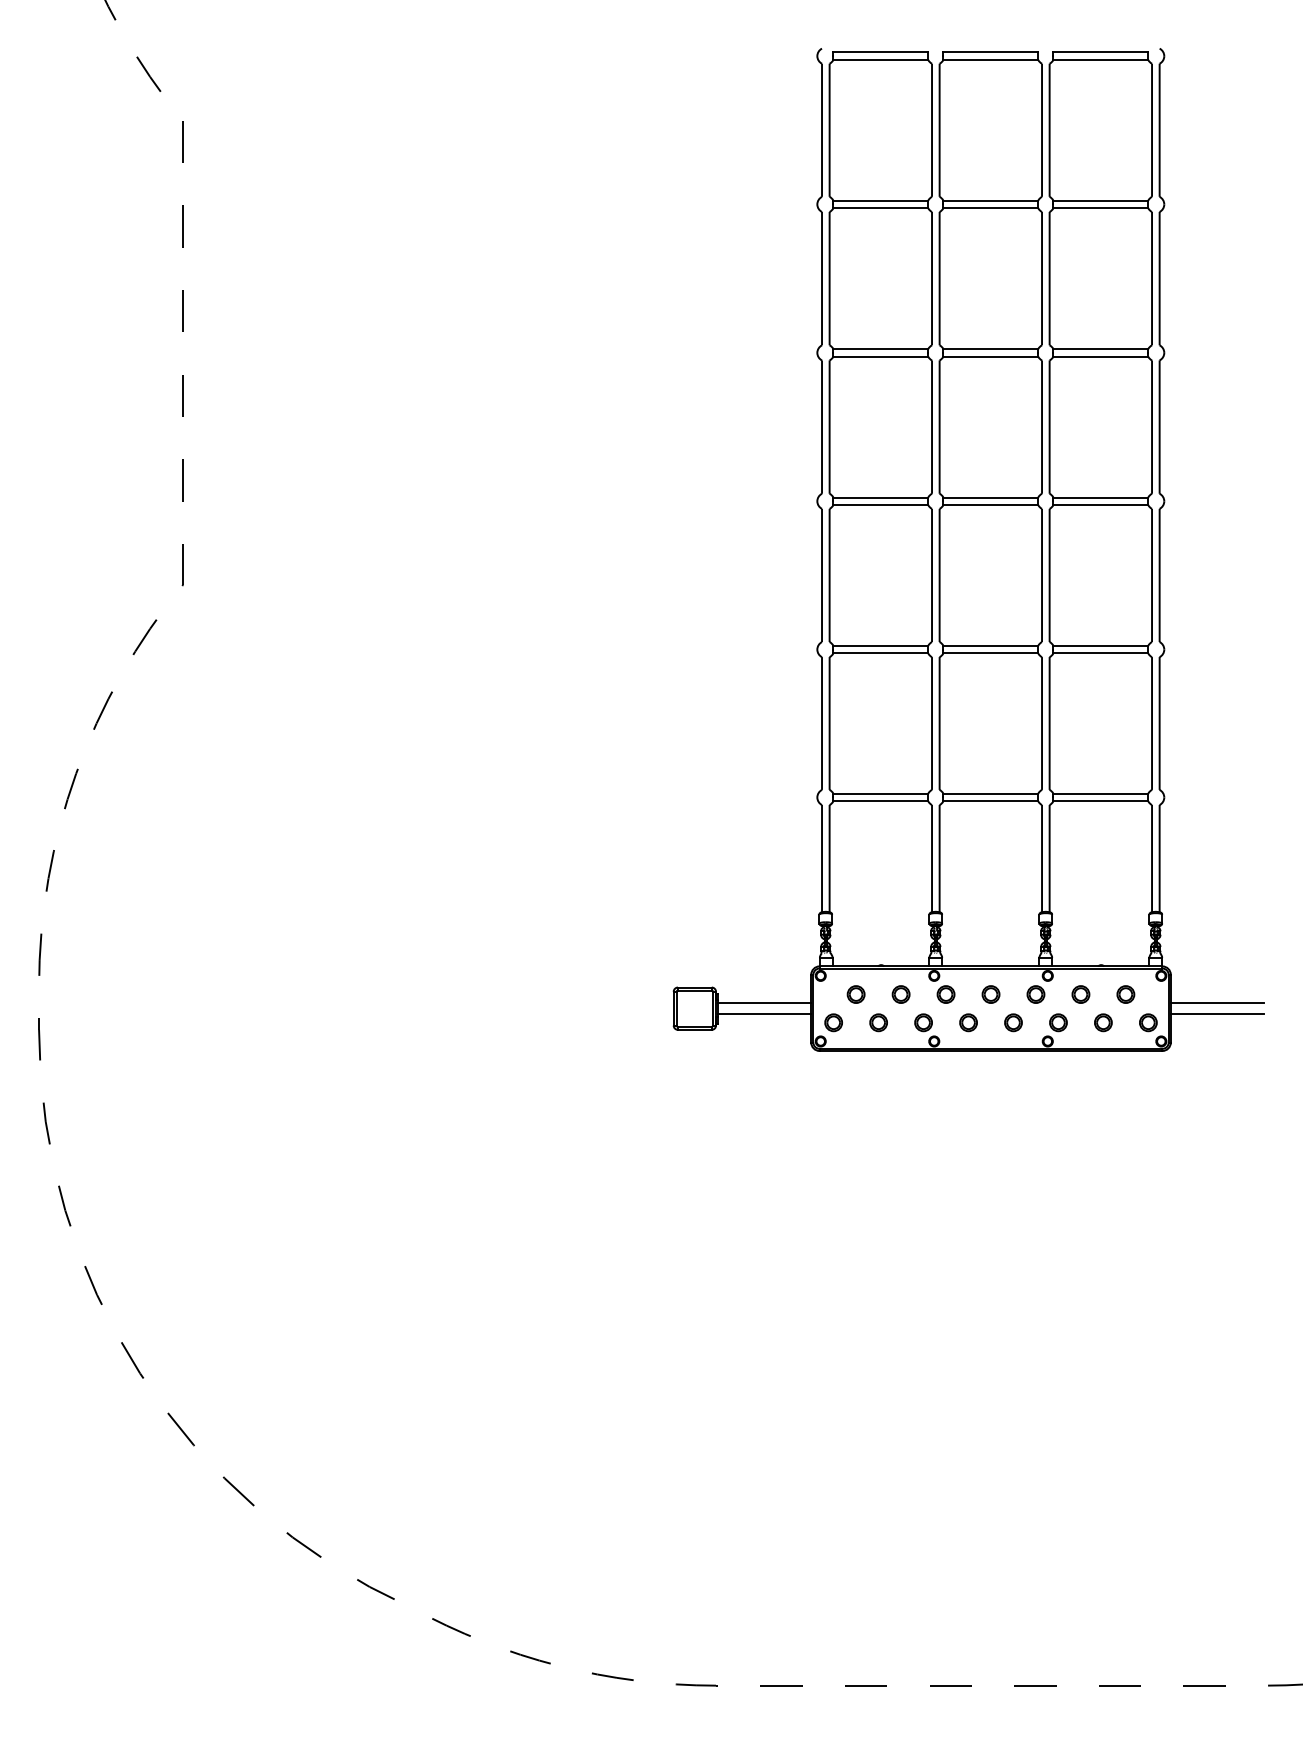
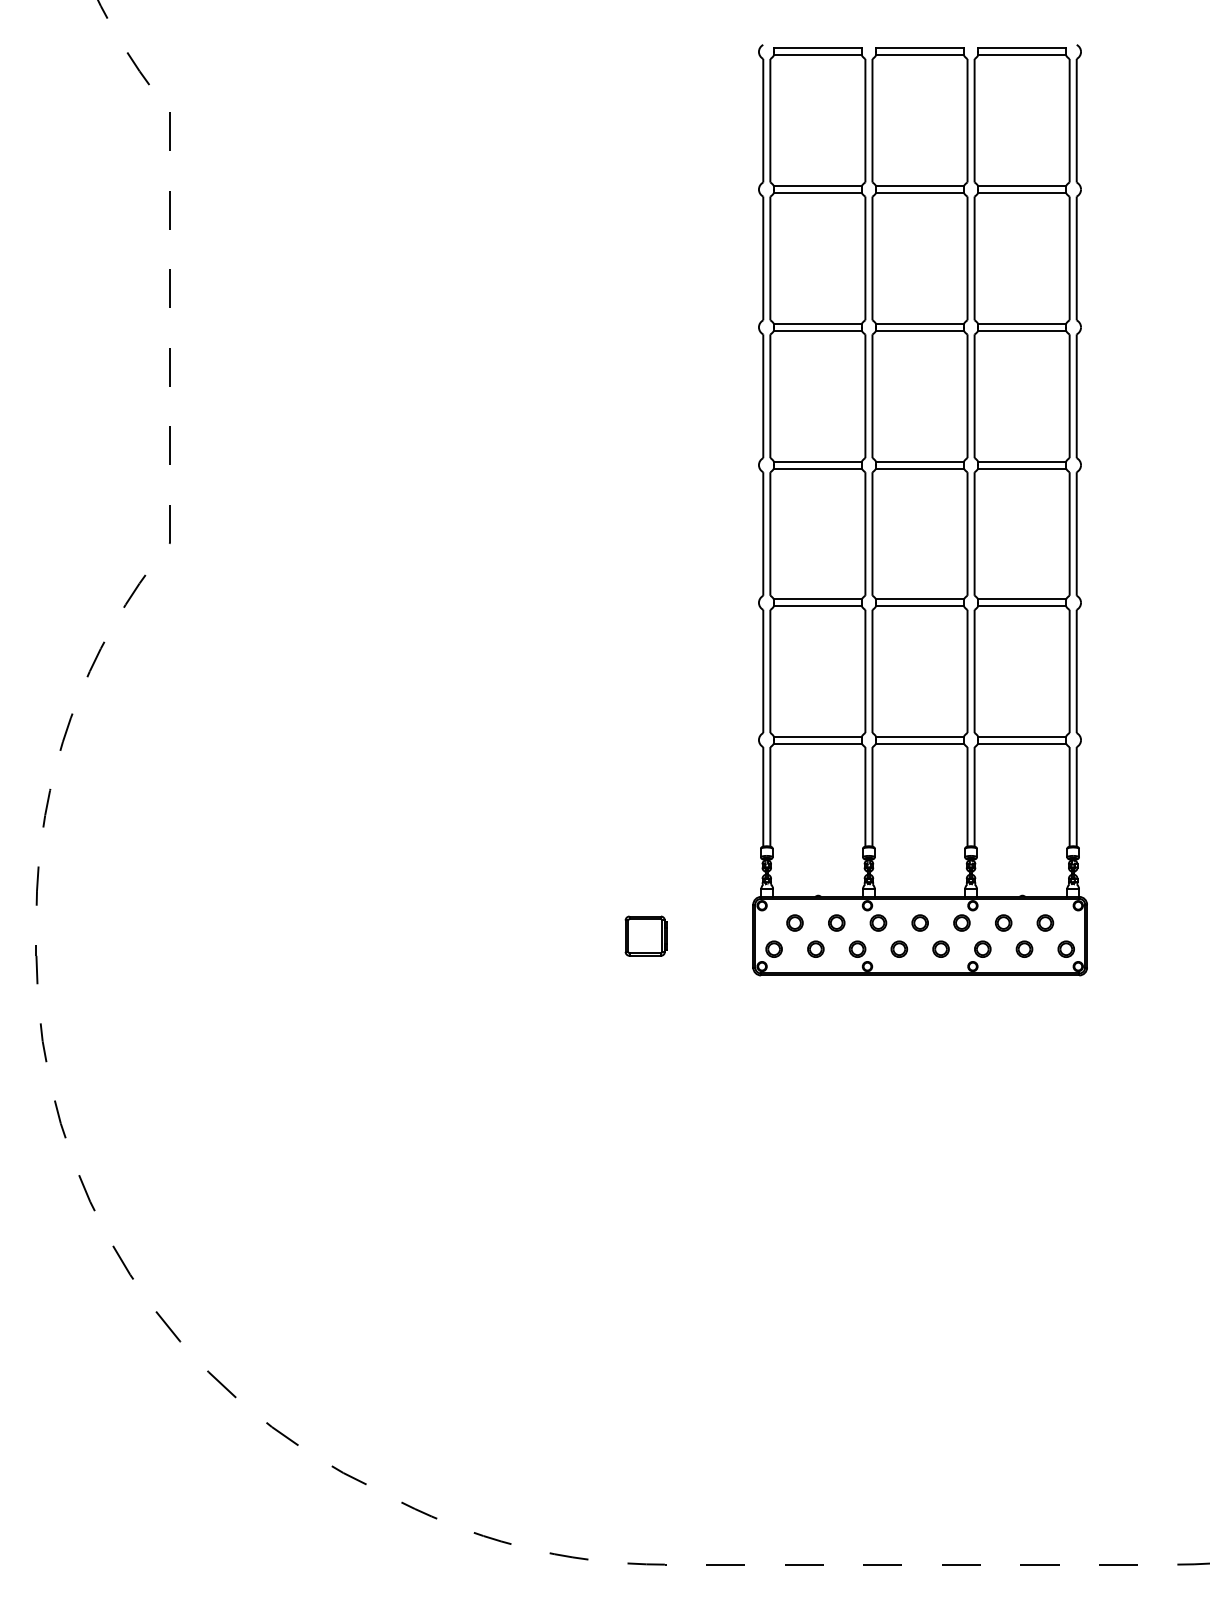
line: (764, 1003) -> (709, 931), removed
line: (1217, 1003) -> (1130, 931), removed
line: (764, 1014) -> (709, 941), removed
line: (1217, 1014) -> (1130, 941), removed

